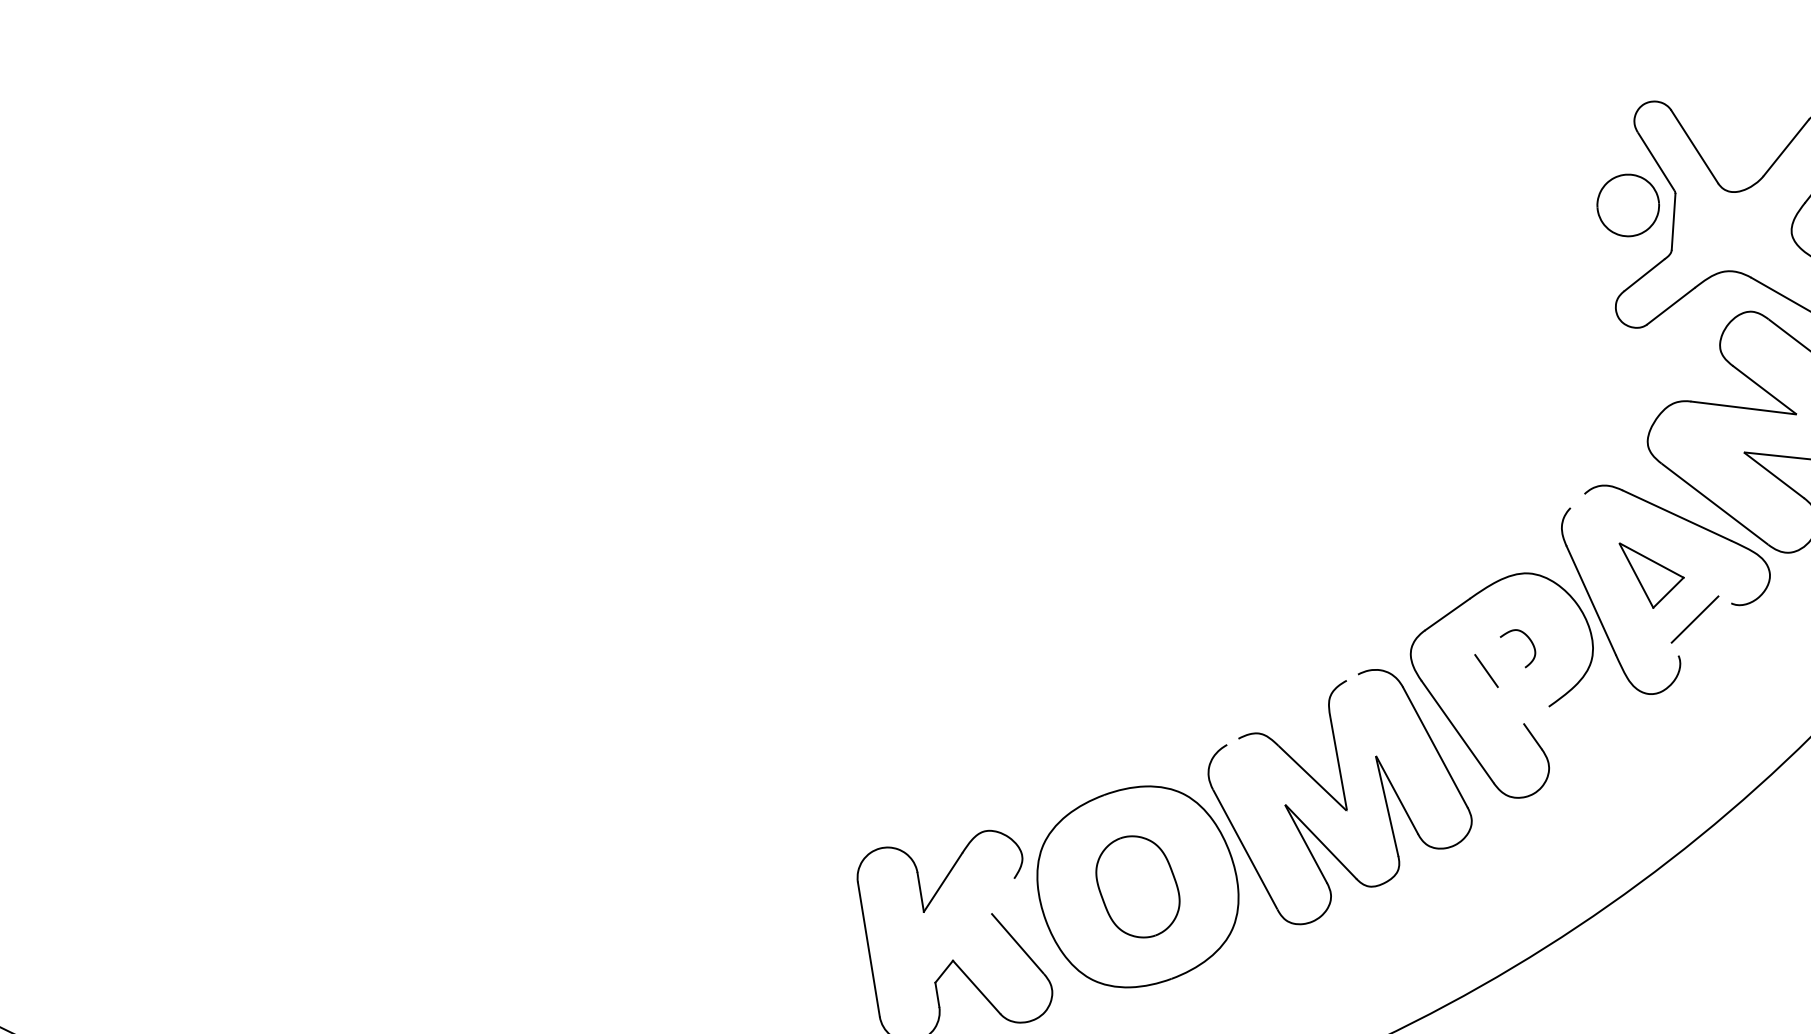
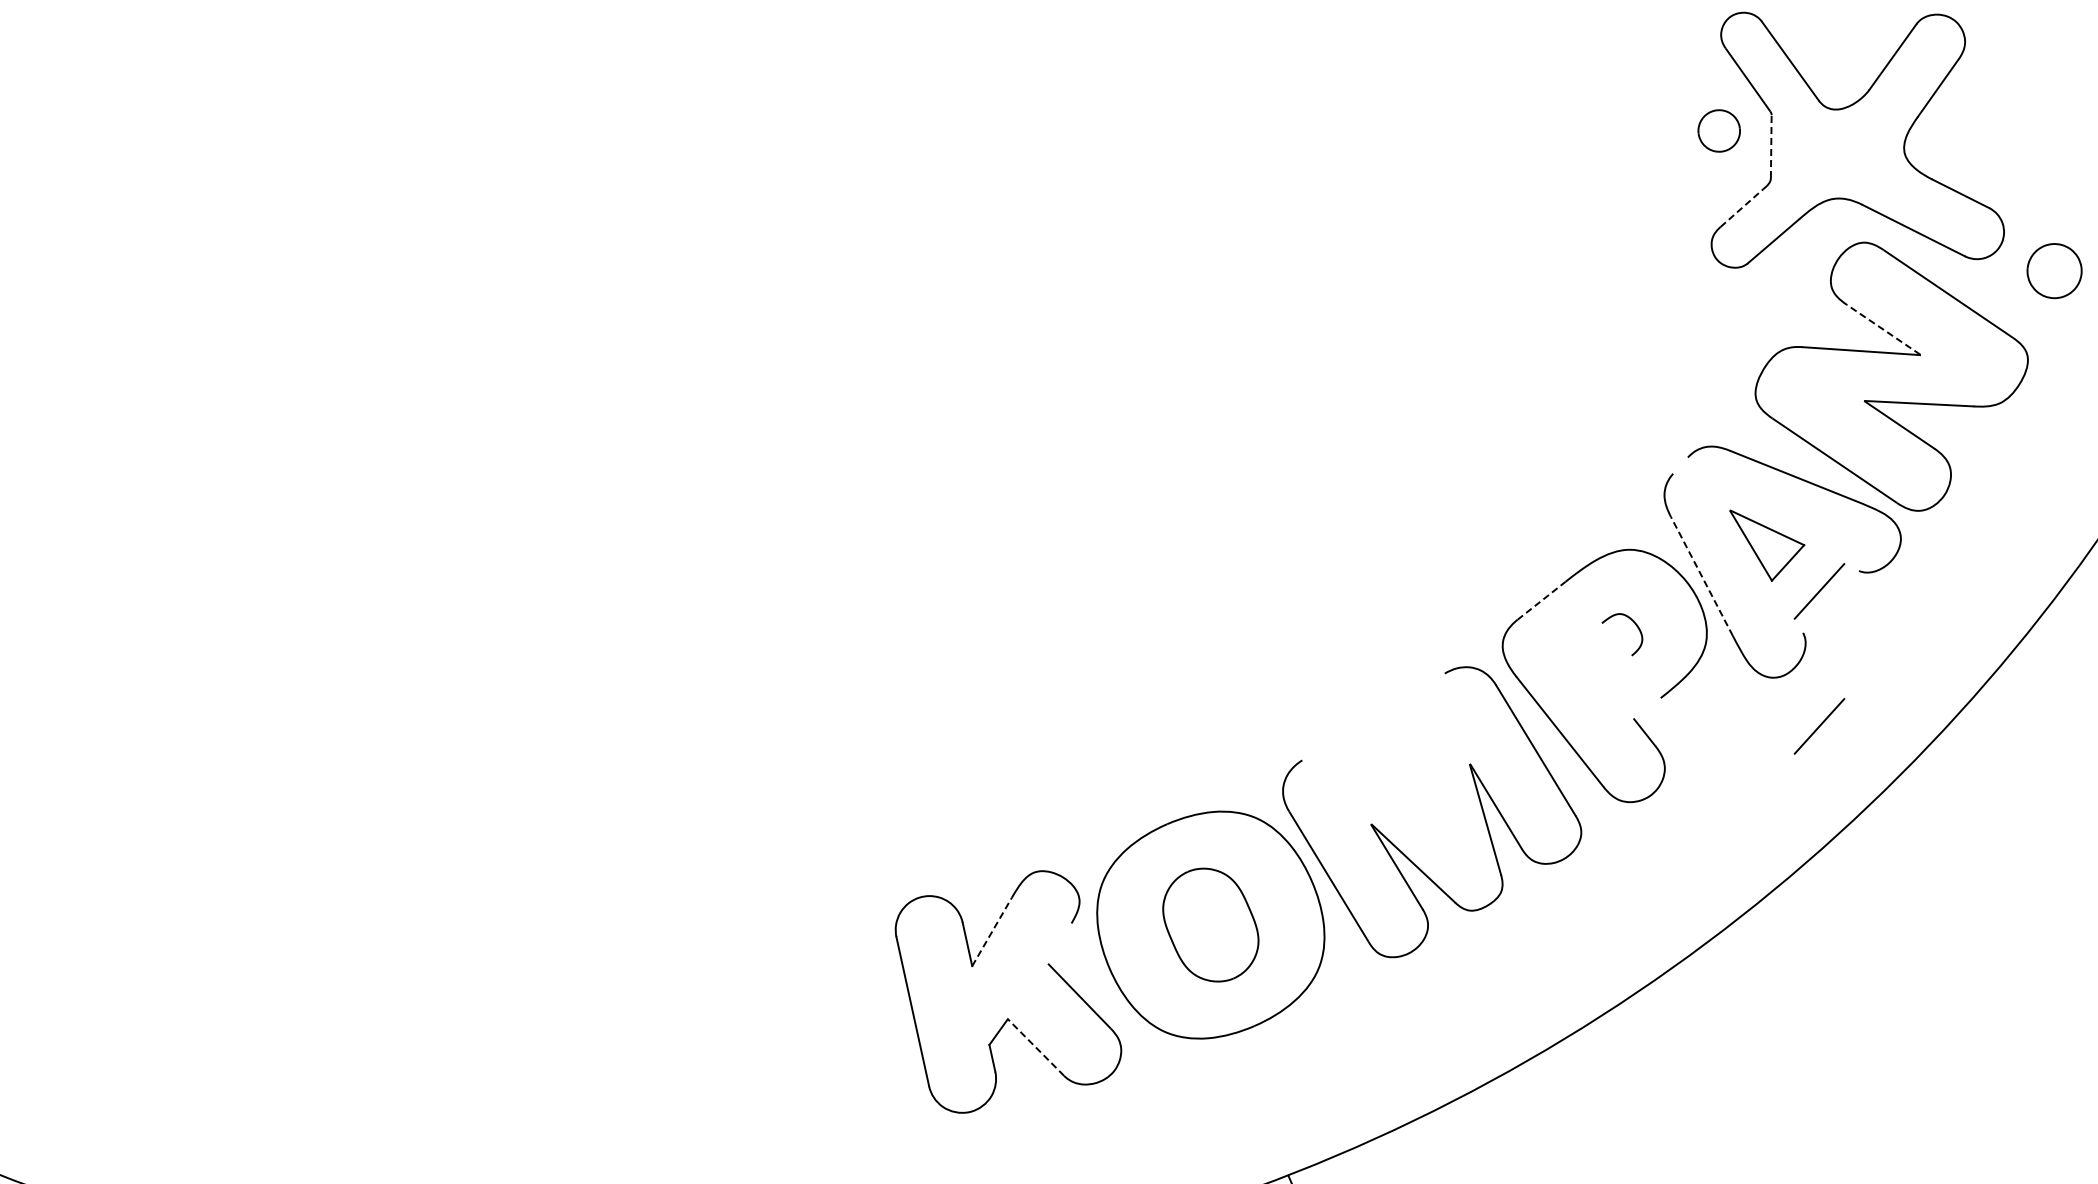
part: (1627, 205) -> (1718, 130), size x0.6
line: (1673, 221) -> (1771, 146), solid -> dashed
line: (1645, 274) -> (1742, 207), solid -> dashed
line: (1764, 389) -> (1883, 329), solid -> dashed
line: (1590, 600) -> (1701, 576), solid -> dashed
line: (1447, 614) -> (1541, 600), solid -> dashed
line: (1486, 670) -> (1588, 661), removed
line: (1688, 739) -> (1819, 726), added
part: (1285, 750) -> (1367, 763), removed
line: (943, 882) -> (992, 932), solid -> dashed
line: (977, 987) -> (1036, 1047), solid -> dashed

